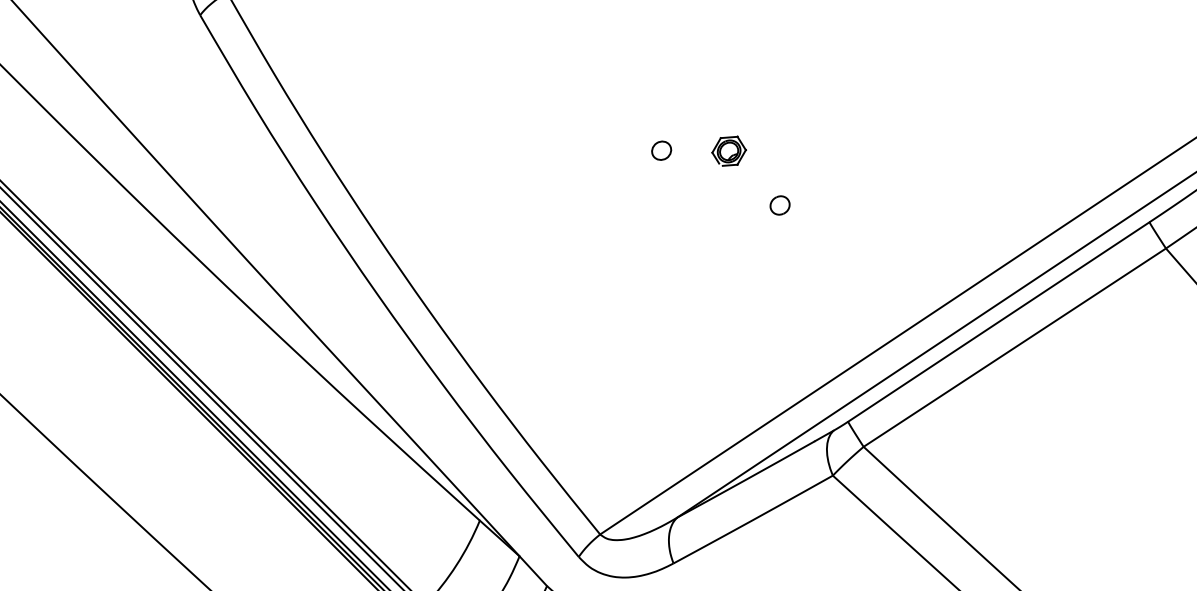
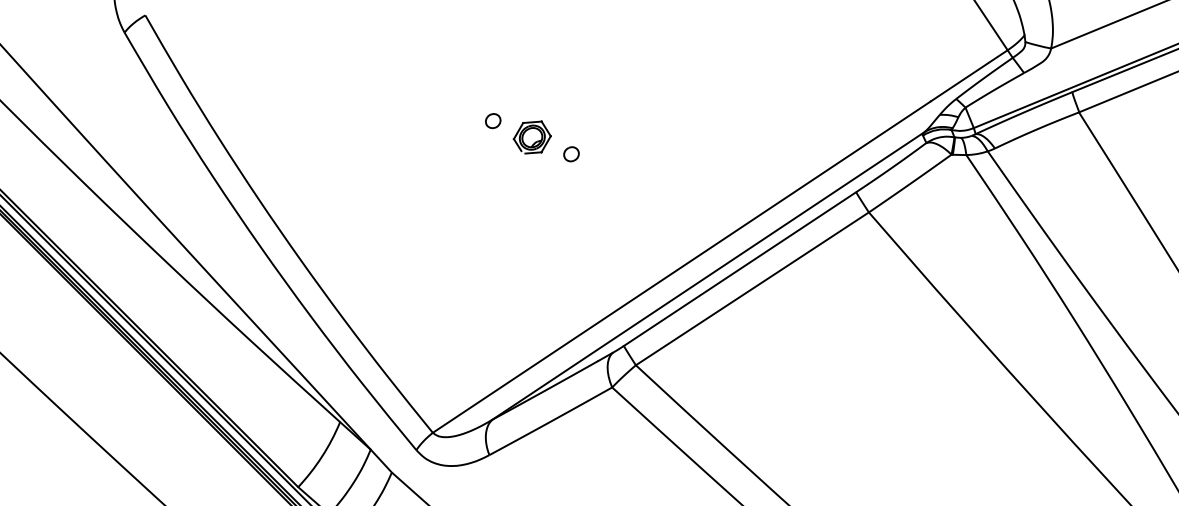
part: (661, 151) -> (493, 121), moved
part: (728, 151) -> (531, 137), size x1.43
part: (780, 205) -> (571, 154), moved

